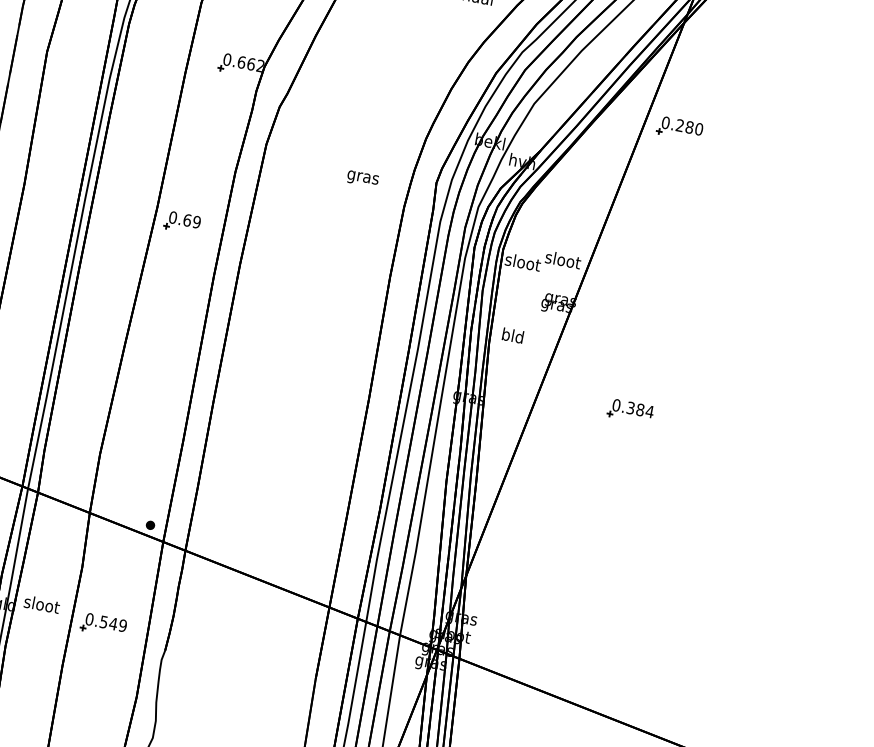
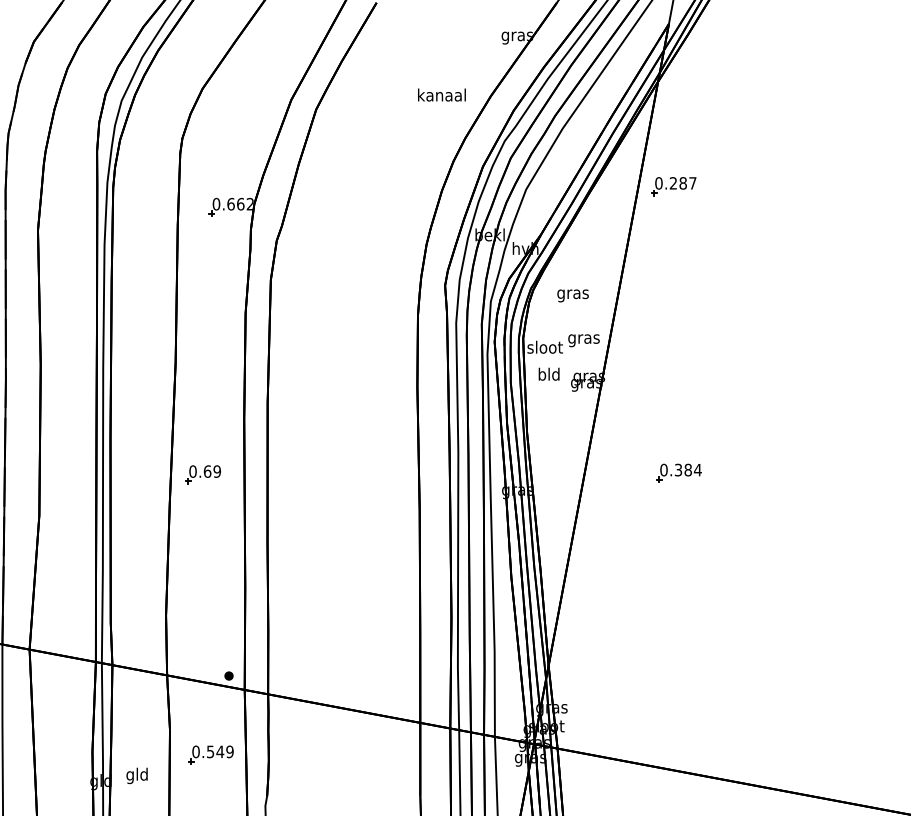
text: (698, 129) -> (692, 183), 0.280 -> 0.287
text: (362, 178) -> (572, 295), moved
part: (181, 222) -> (202, 474), moved
text: (562, 260) -> (583, 338), sloot -> gras
text: (512, 334) -> (548, 373), moved
text: (41, 605) -> (137, 775), sloot -> gld
part: (103, 624) -> (210, 754), moved

